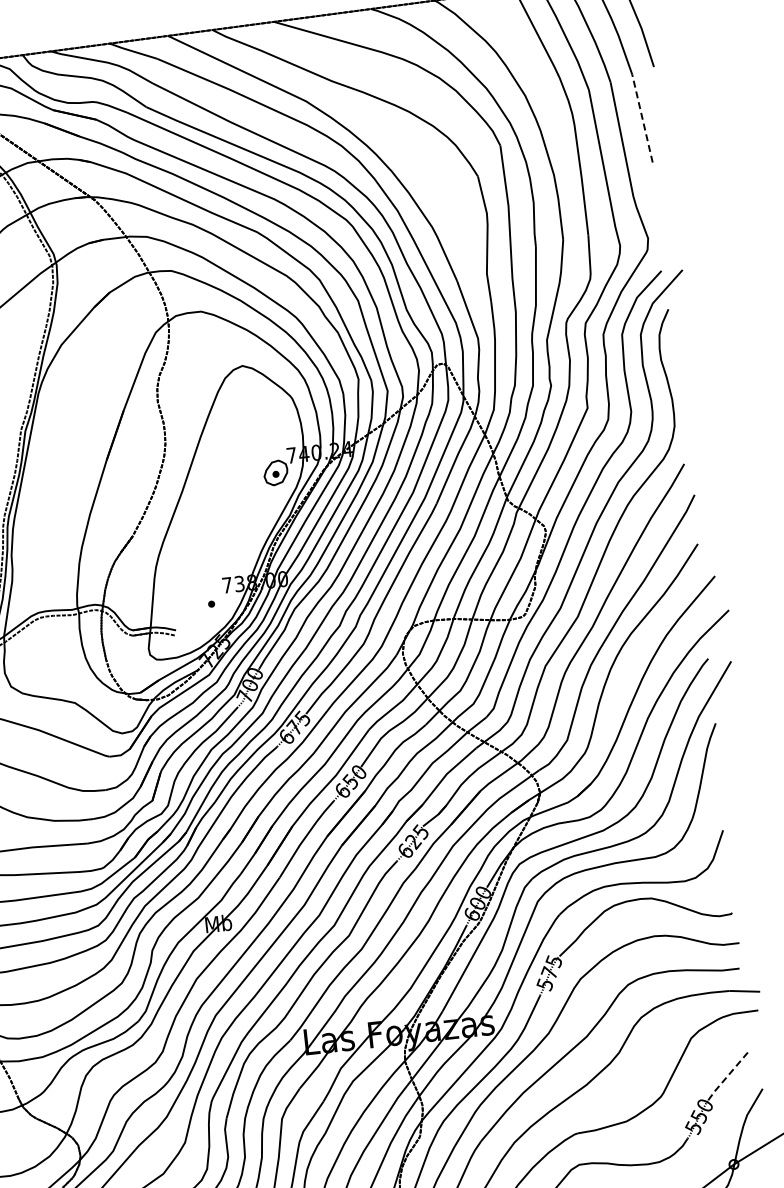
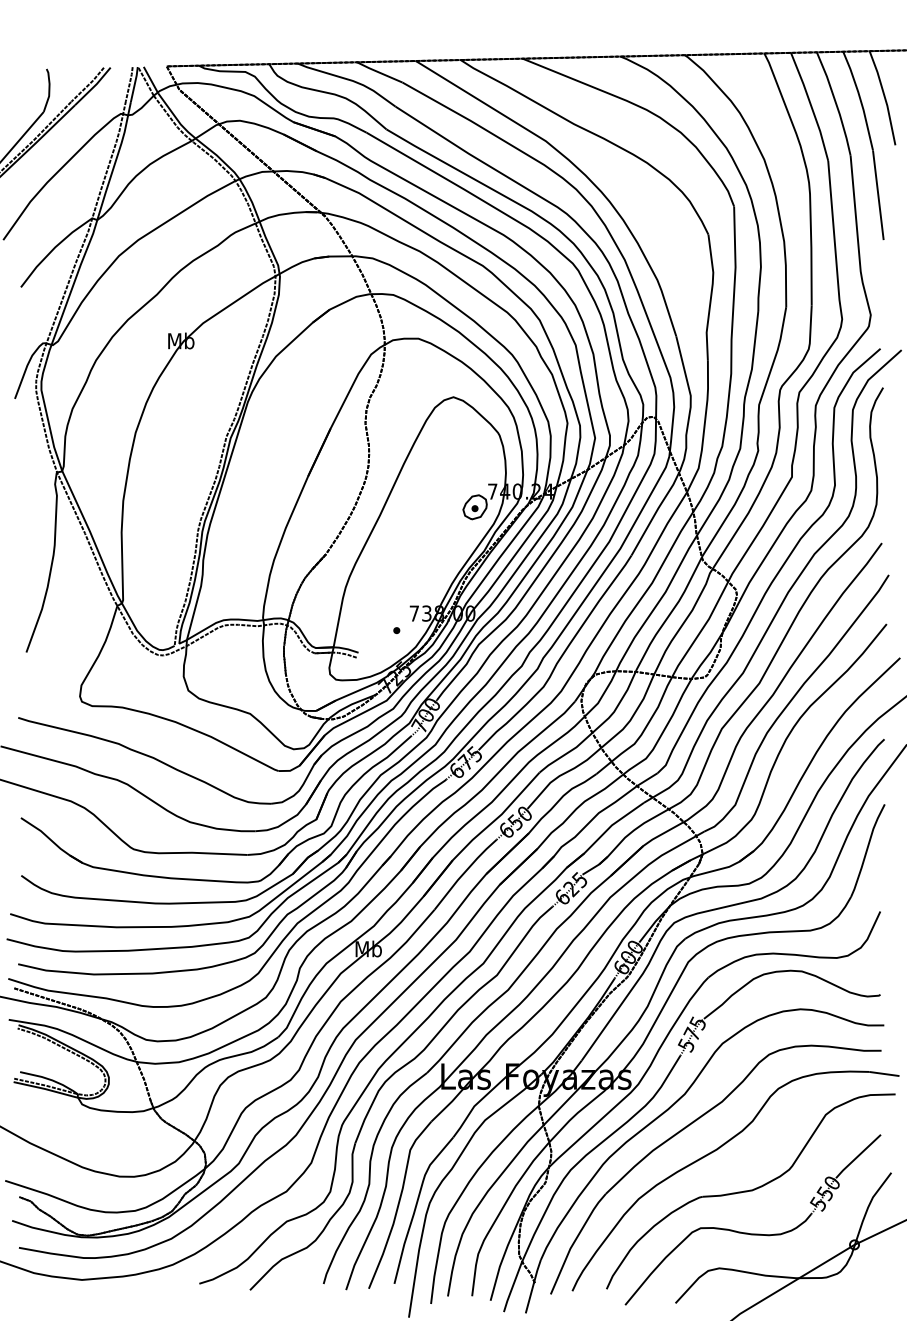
line: (642, 117) -> (878, 194), dashed -> solid
line: (727, 1076) -> (857, 1156), dashed -> solid

